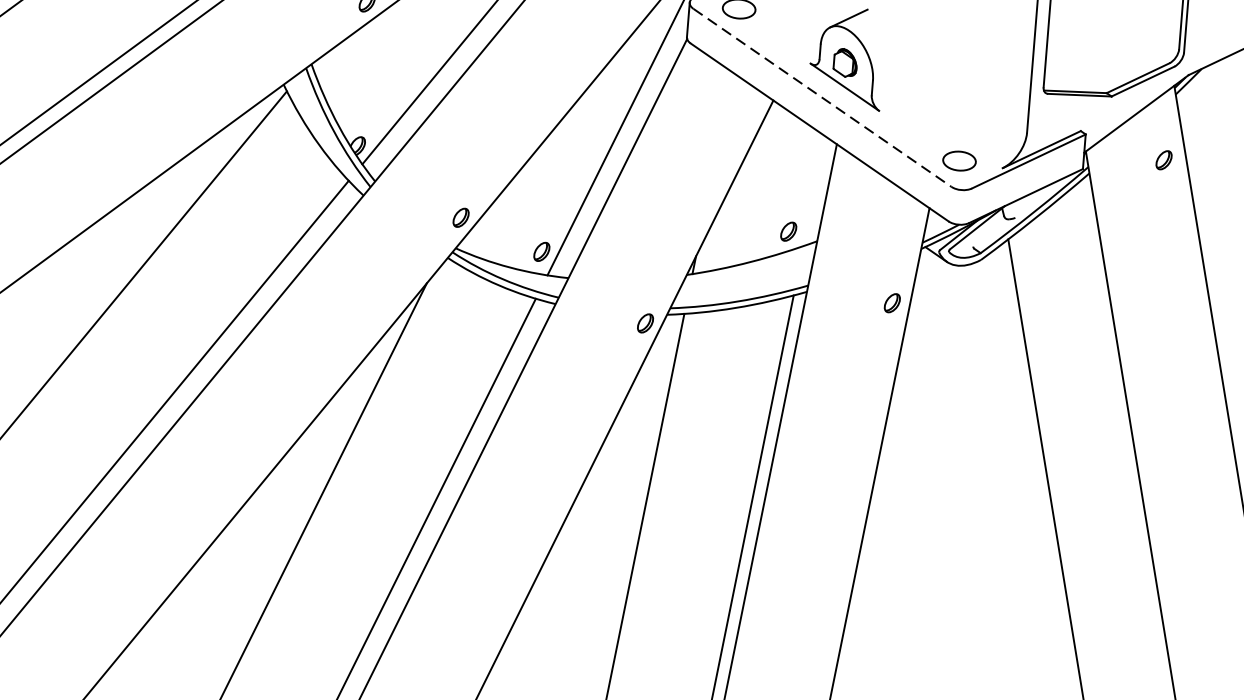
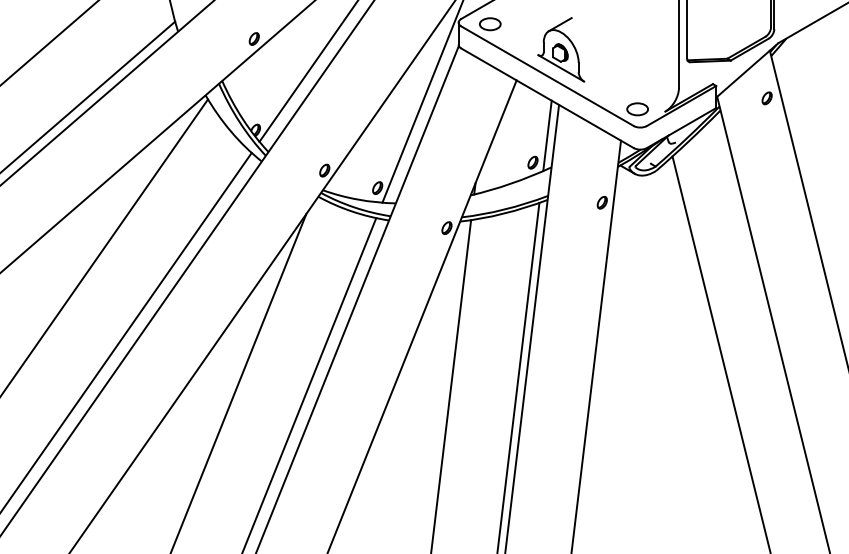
line: (822, 98) -> (547, 76), dashed -> solid
line: (814, 190) -> (547, 135), added

